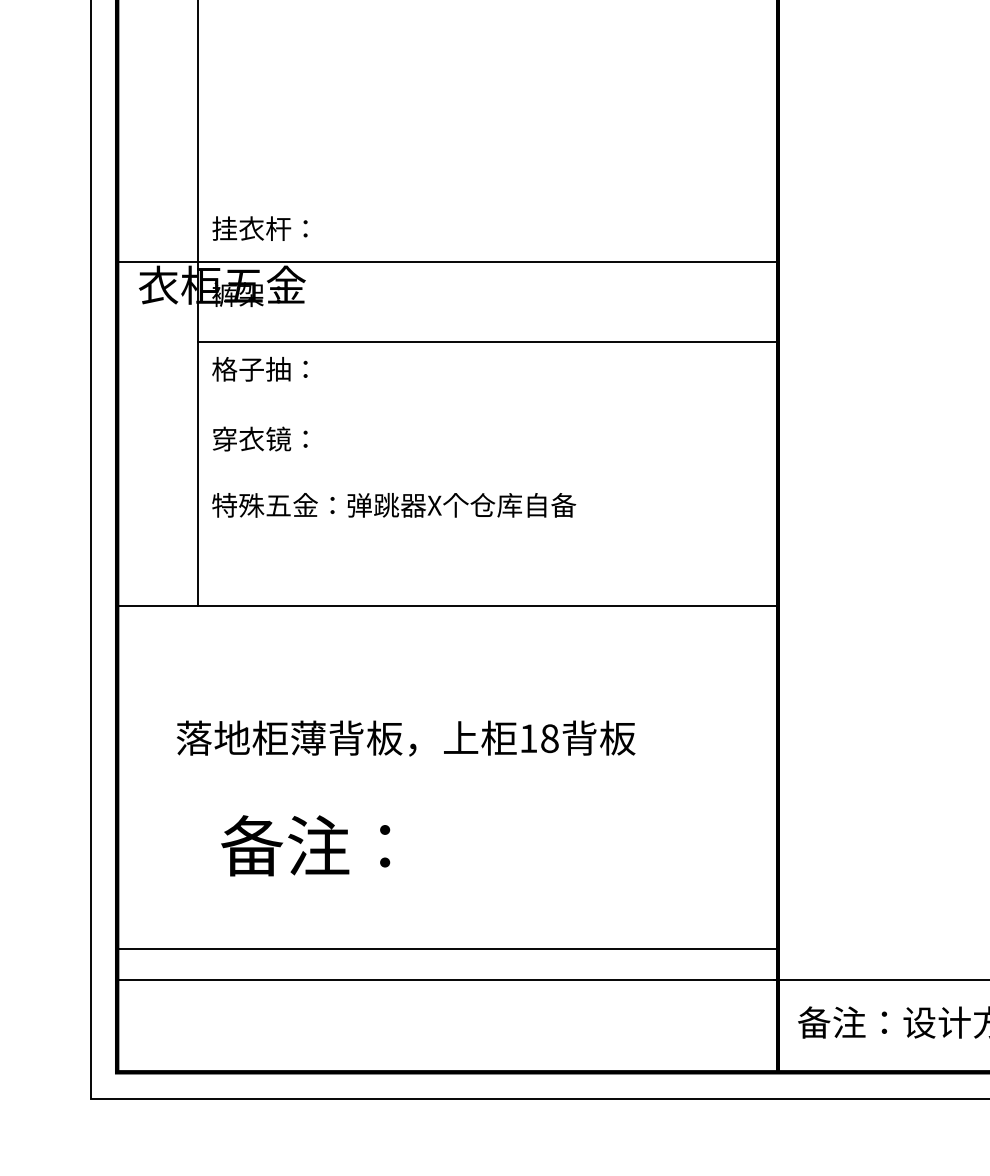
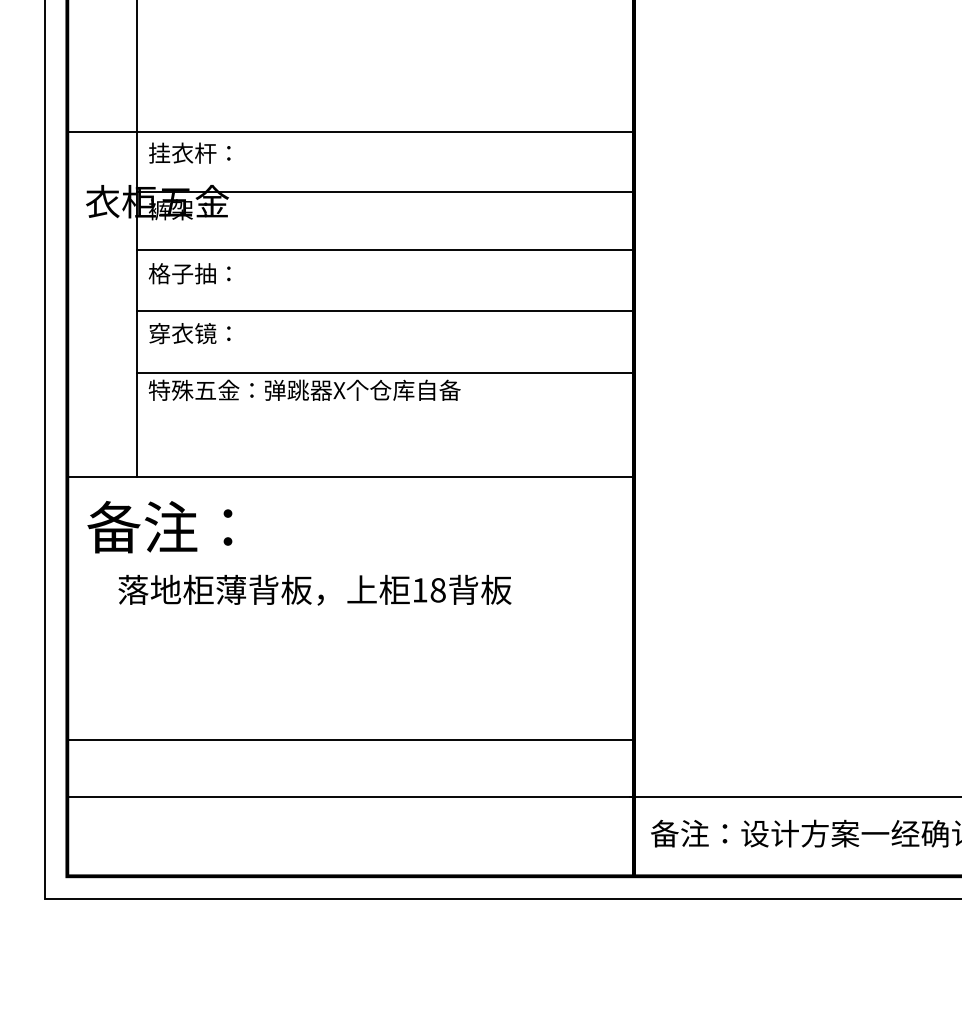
line: (447, 261) -> (350, 131), moved
line: (487, 274) -> (384, 192), added
line: (487, 412) -> (384, 310), added
line: (487, 484) -> (384, 372), added
text: (305, 846) -> (159, 527), moved
line: (447, 948) -> (350, 740), moved

